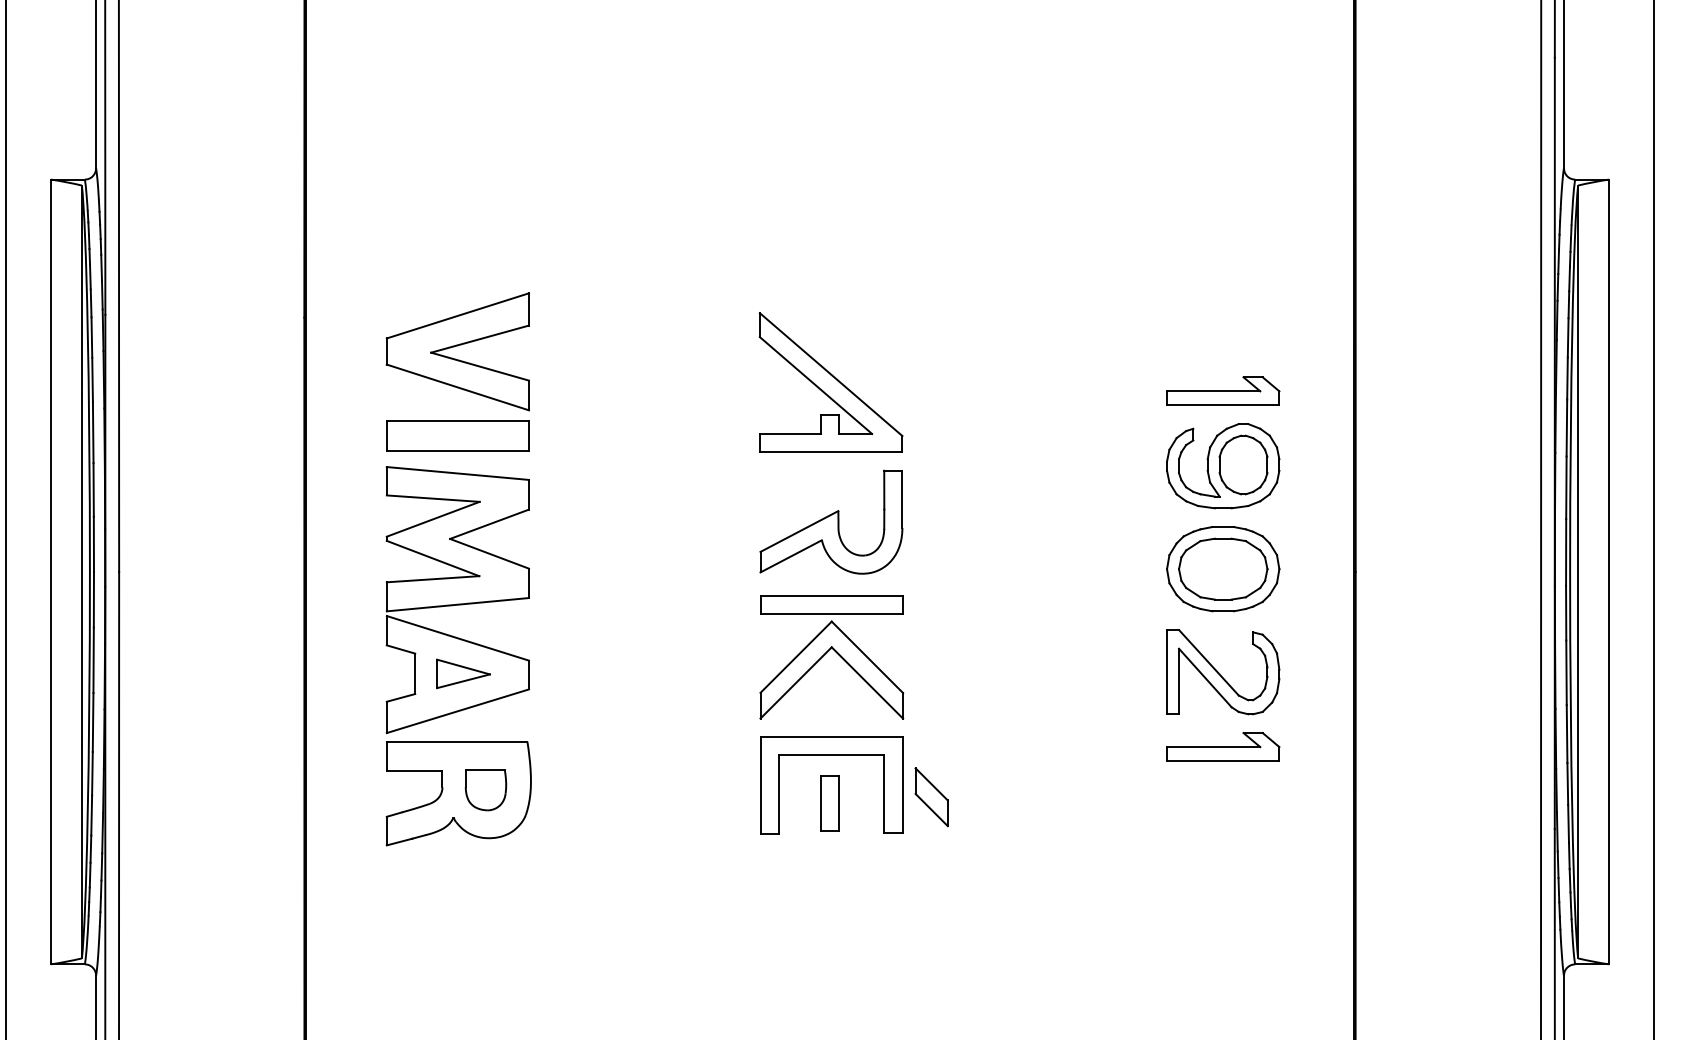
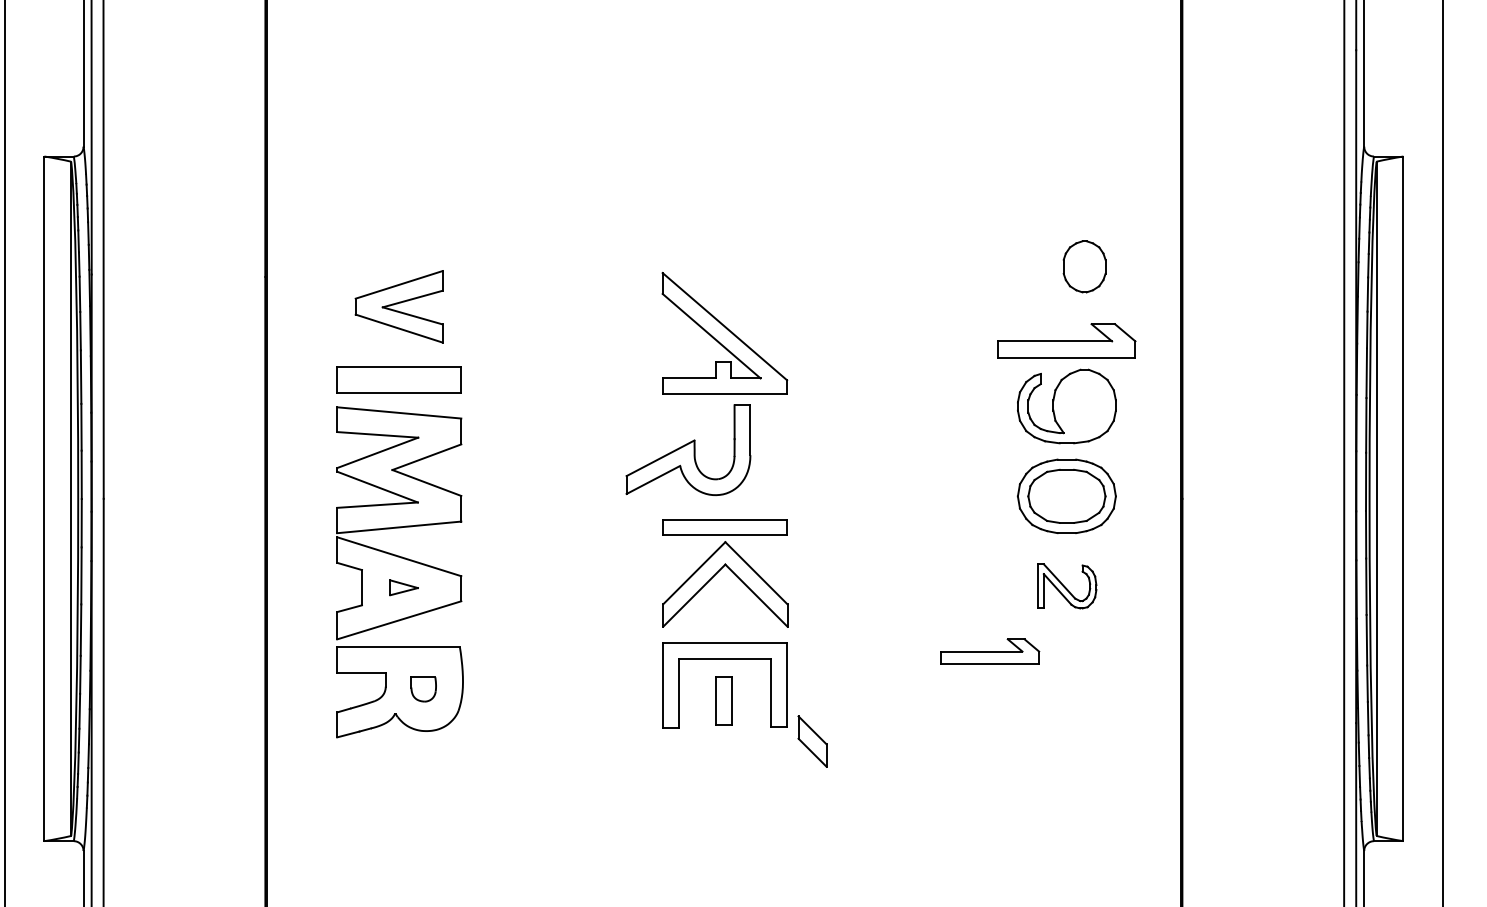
part: (457, 351) -> (398, 306), size x0.7
part: (1223, 390) -> (1067, 340), size x1.4
part: (1243, 464) -> (1084, 266), moved
part: (831, 521) -> (688, 449), moved
part: (1223, 672) -> (1067, 586), size x0.6
part: (463, 673) -> (404, 587), size x0.6
part: (1223, 746) -> (990, 651), moved
part: (485, 790) -> (423, 689), size x0.7
part: (931, 797) -> (812, 741), moved

